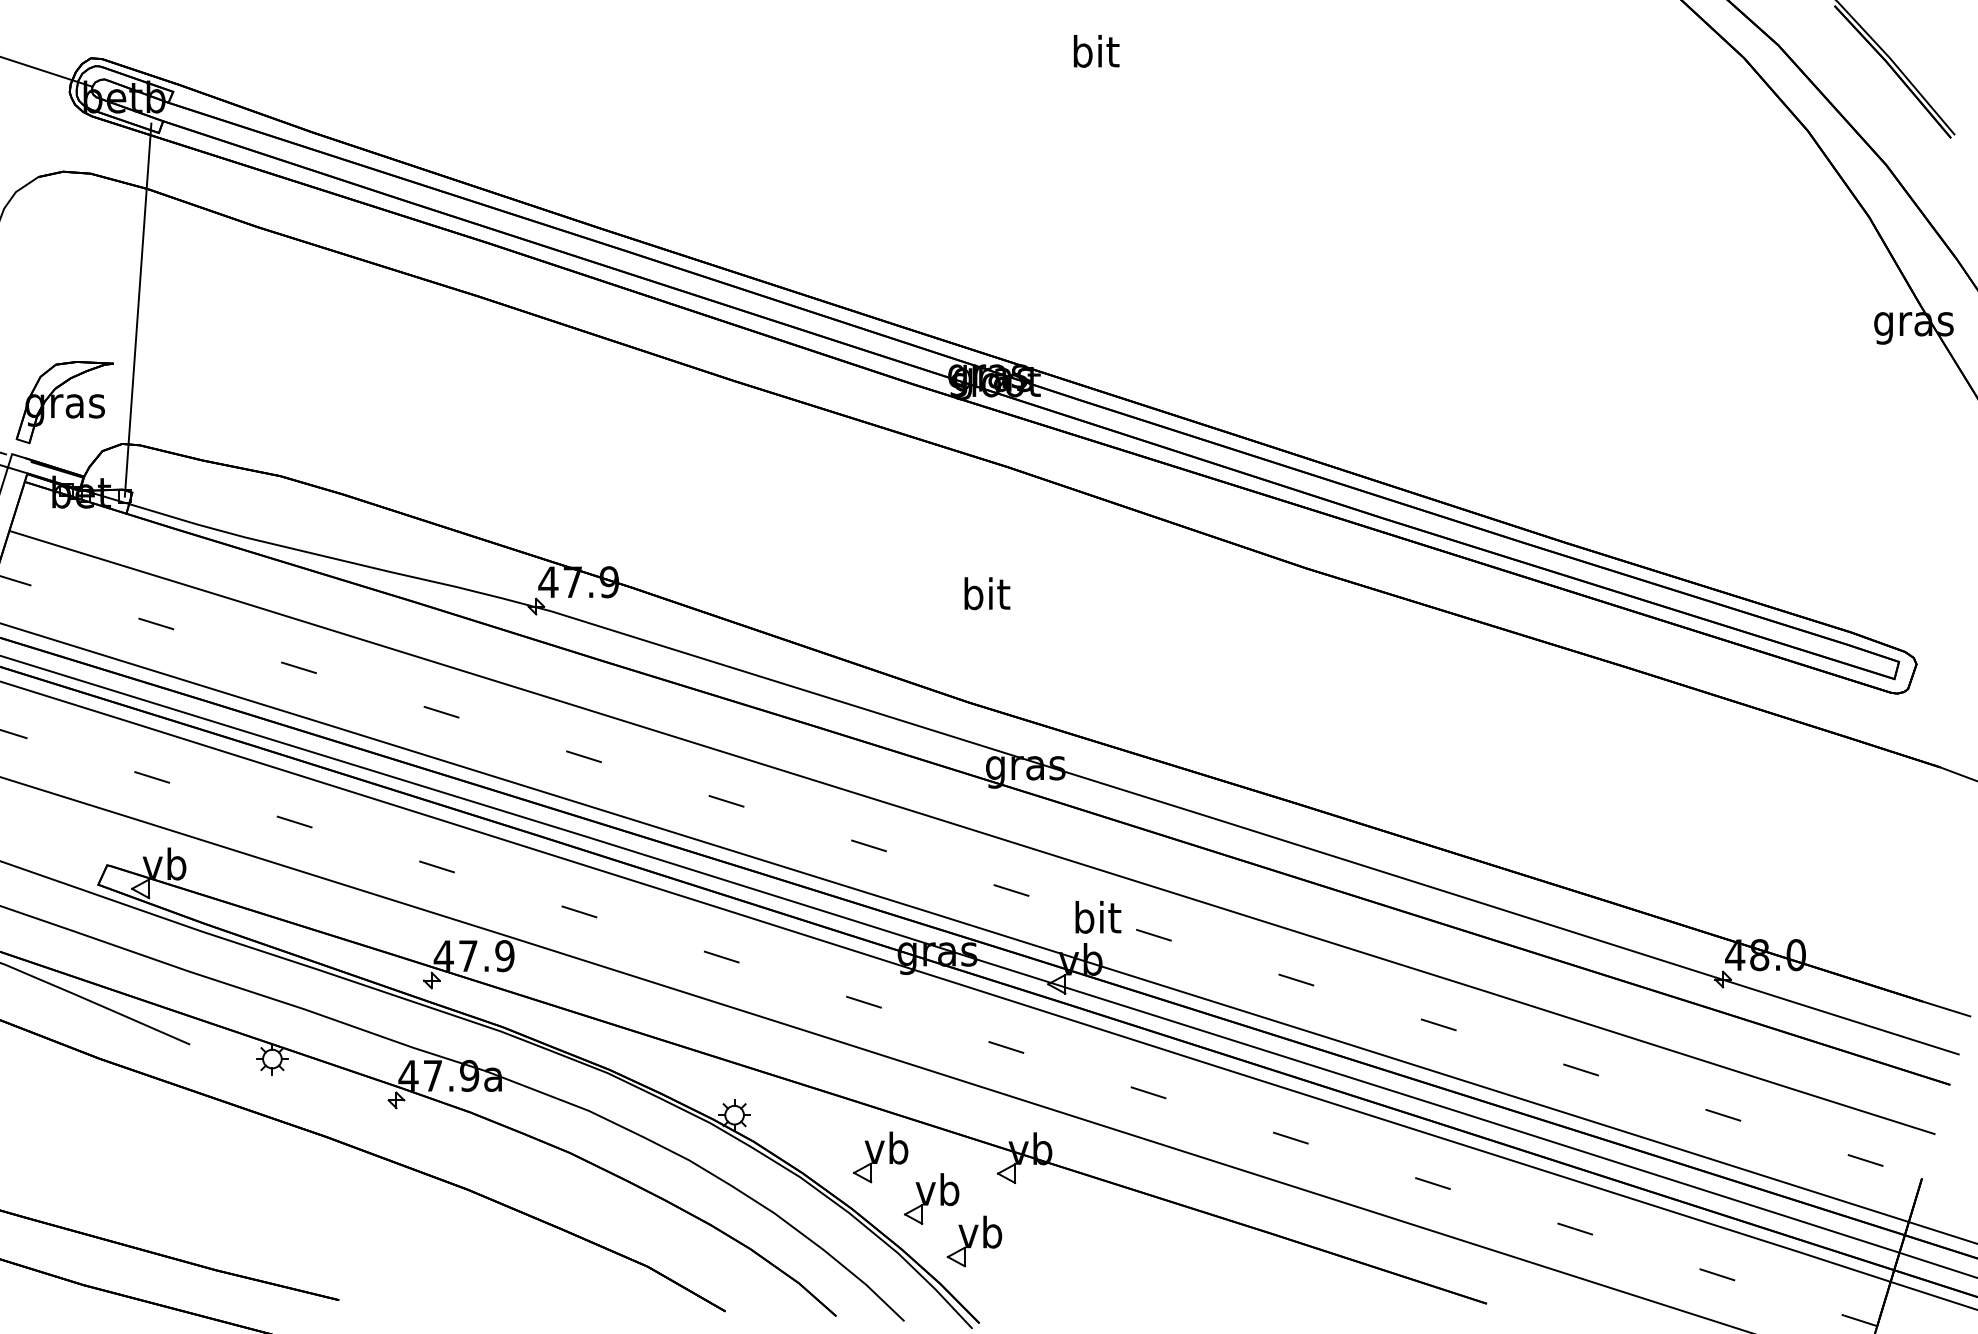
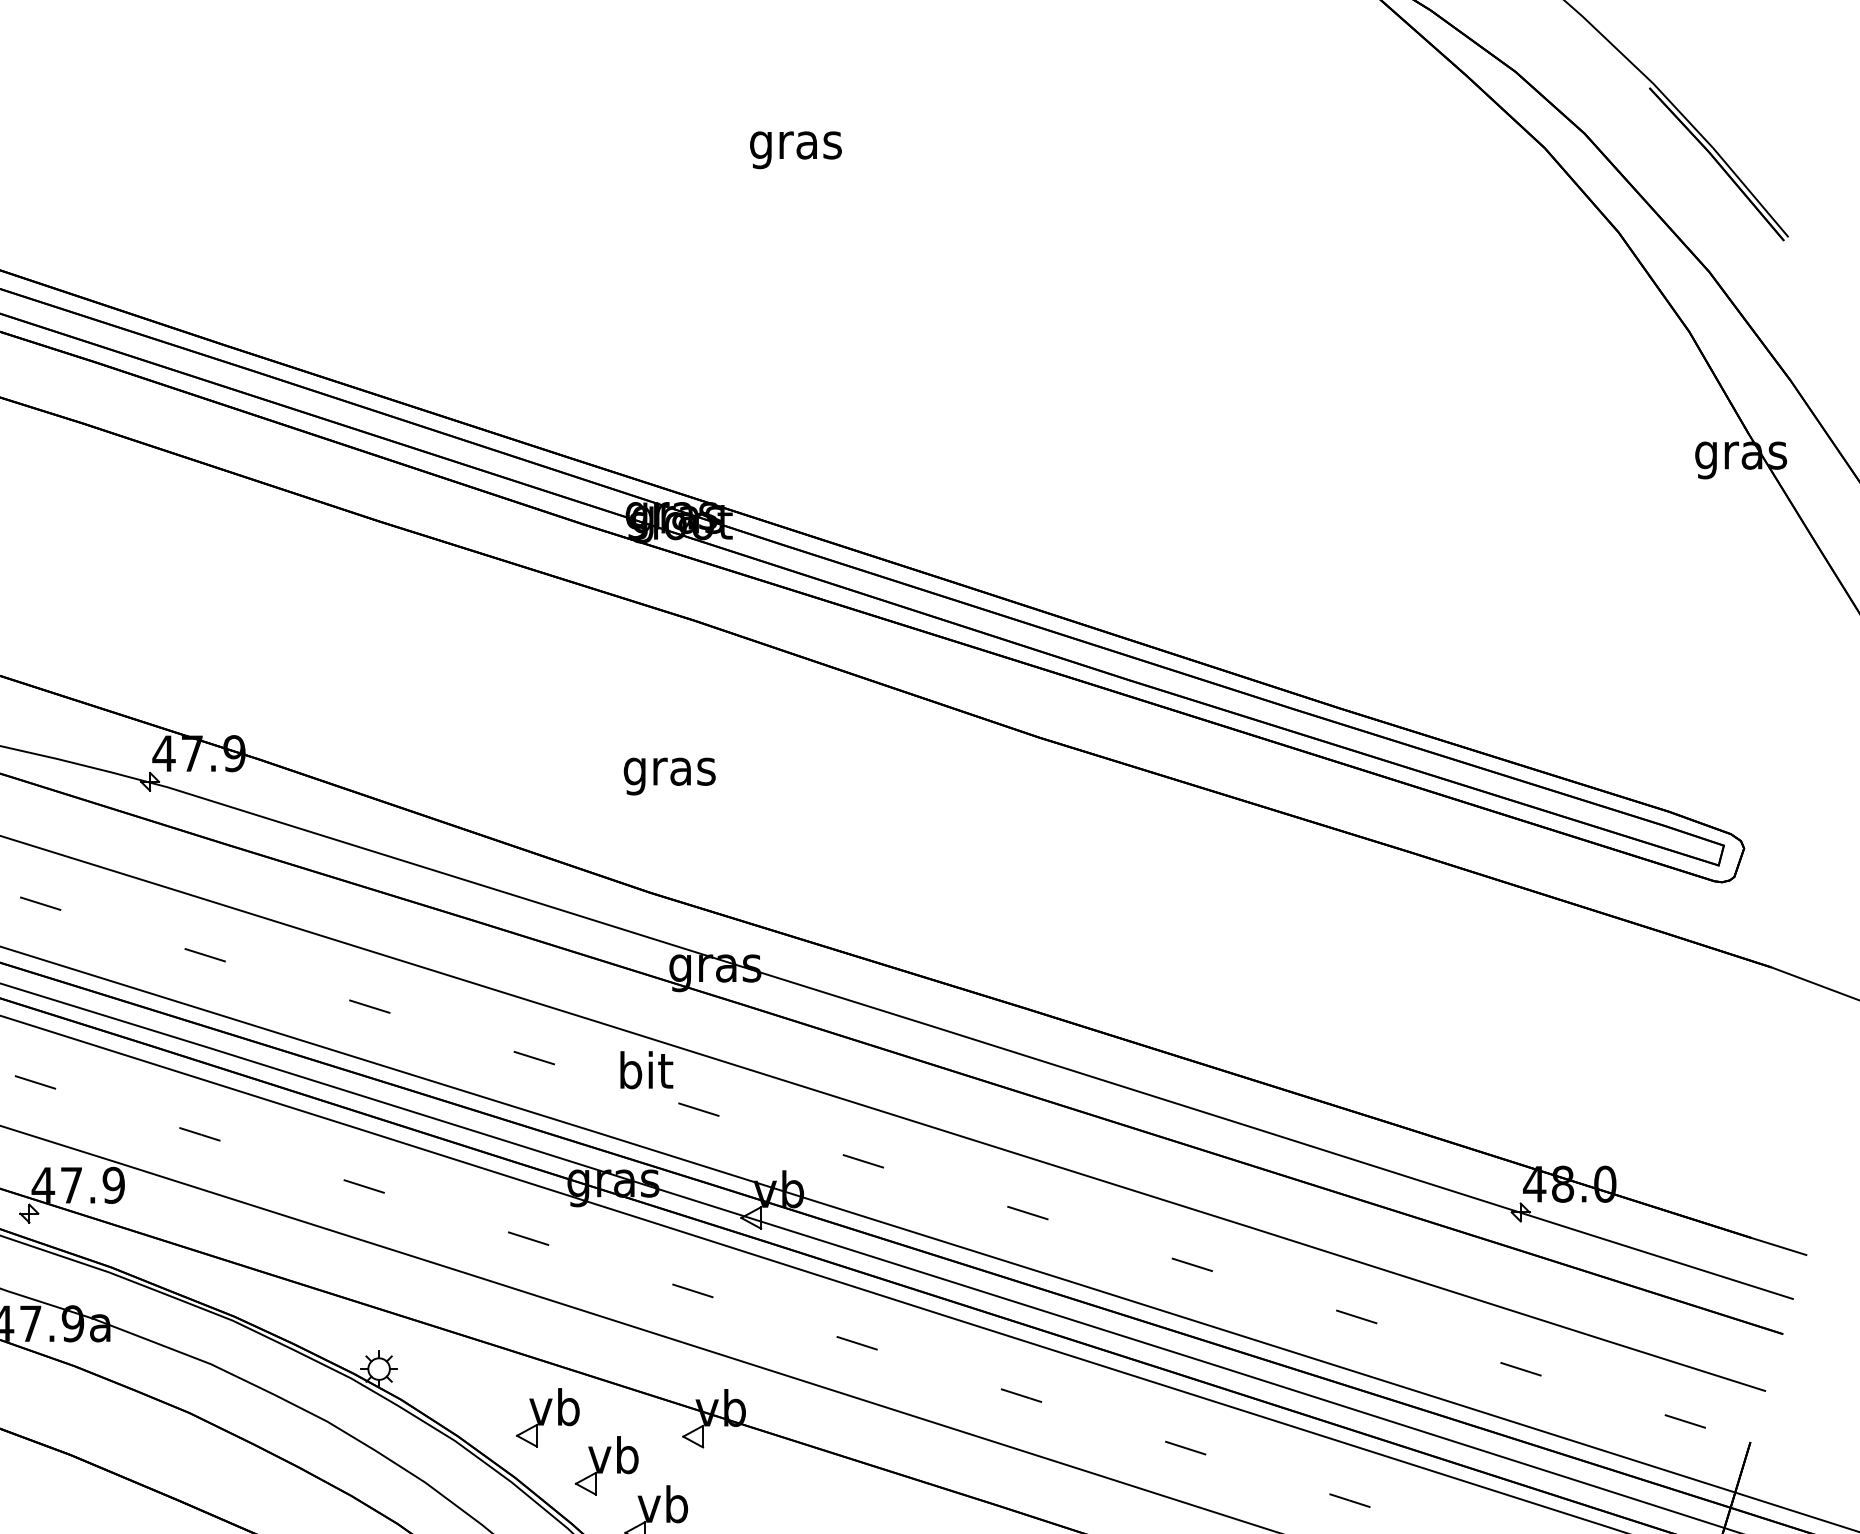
text: (1095, 55) -> (795, 145), bit -> gras
text: (986, 597) -> (670, 771), bit -> gras
text: (1098, 917) -> (646, 1070), moved

